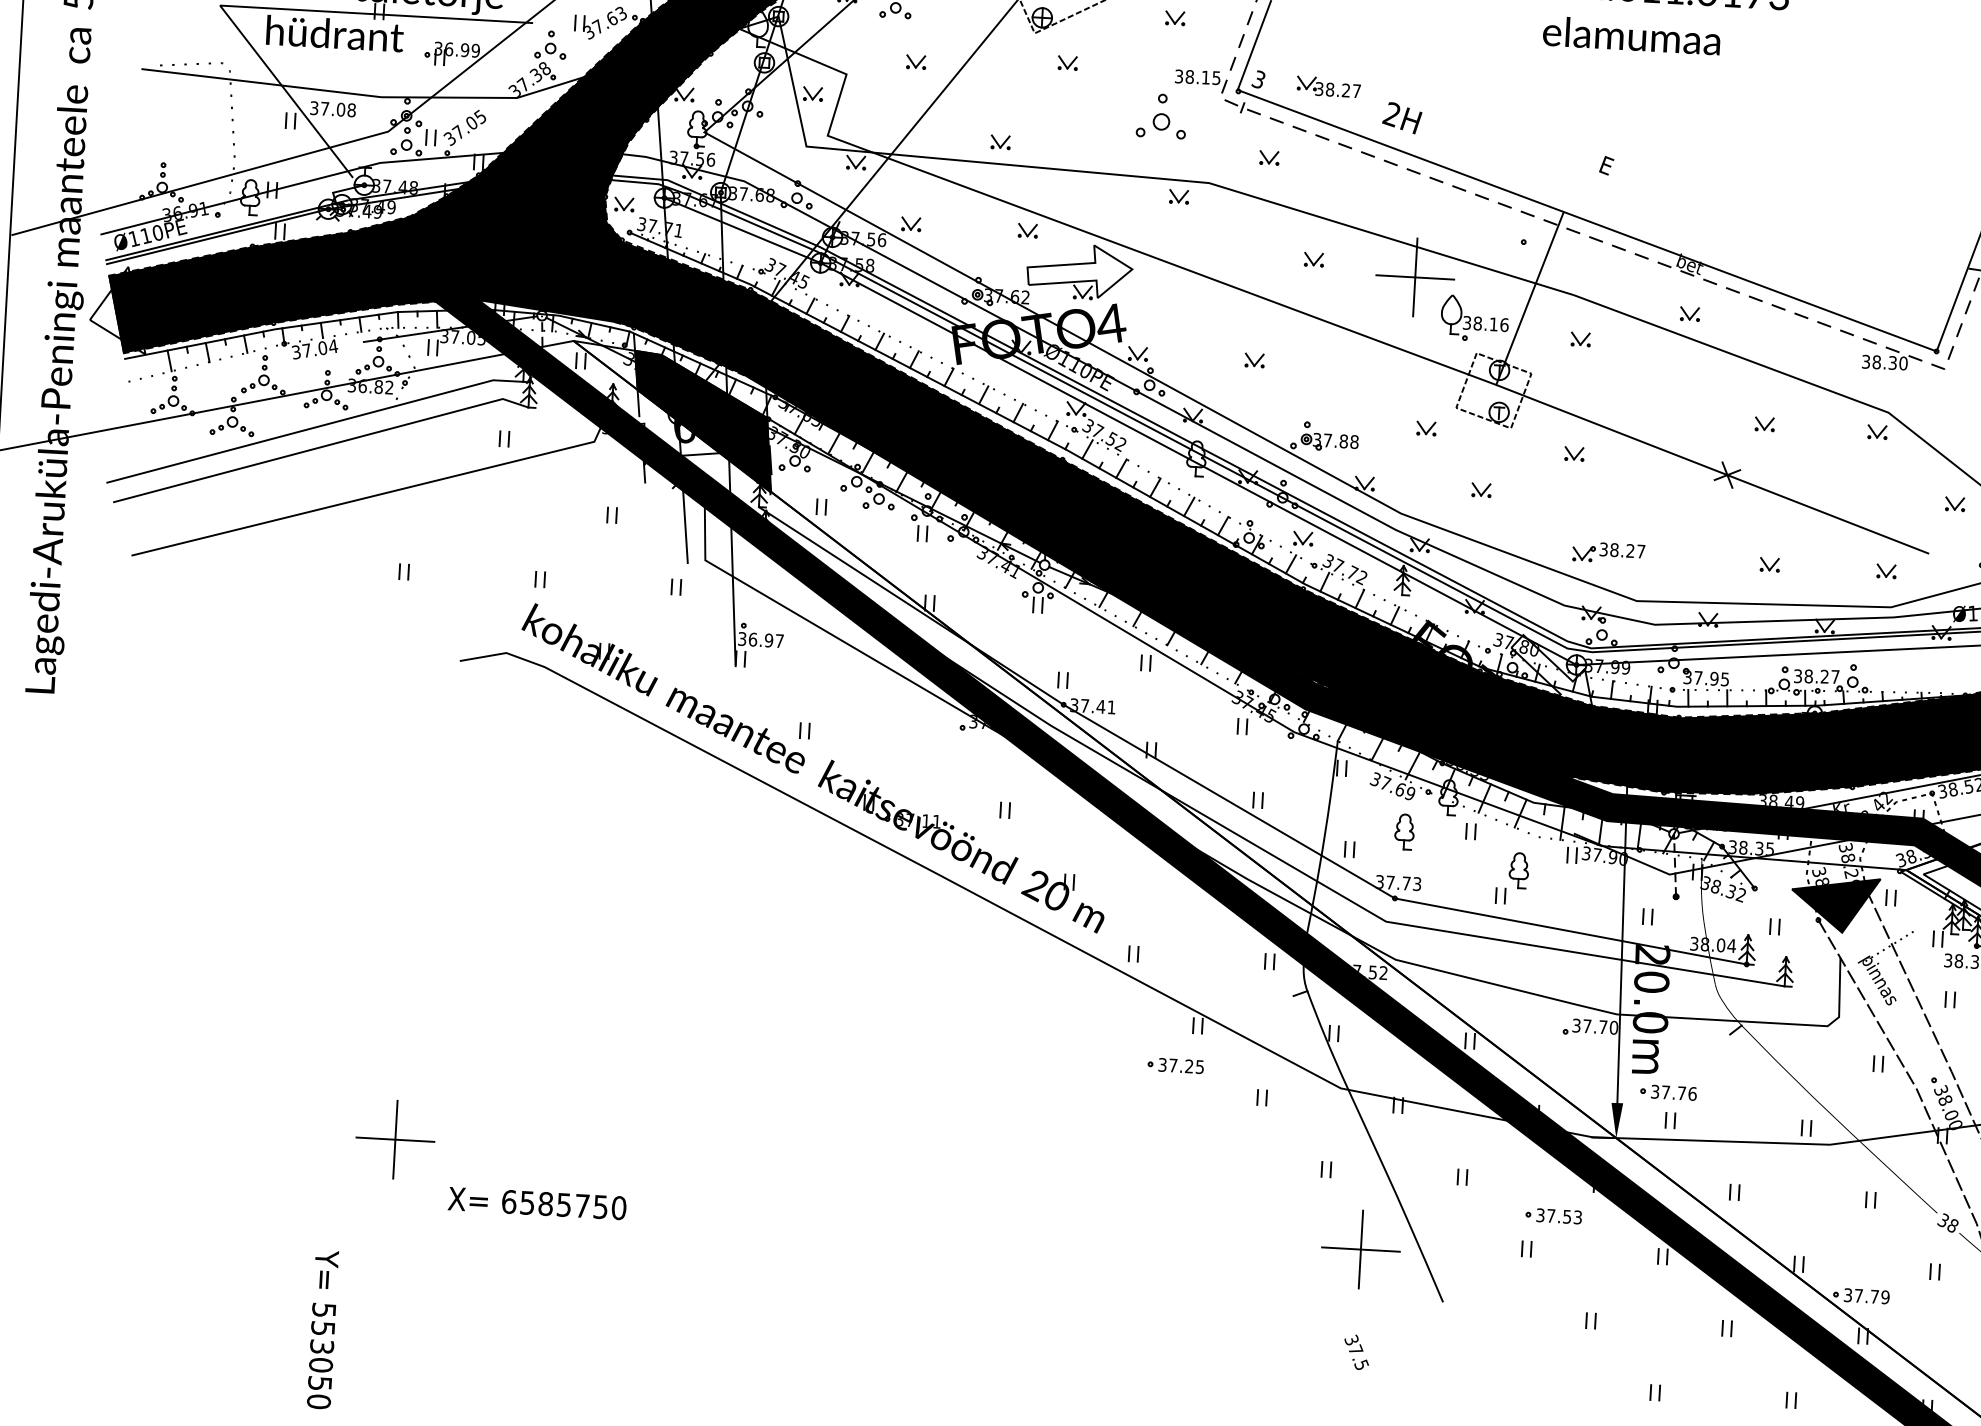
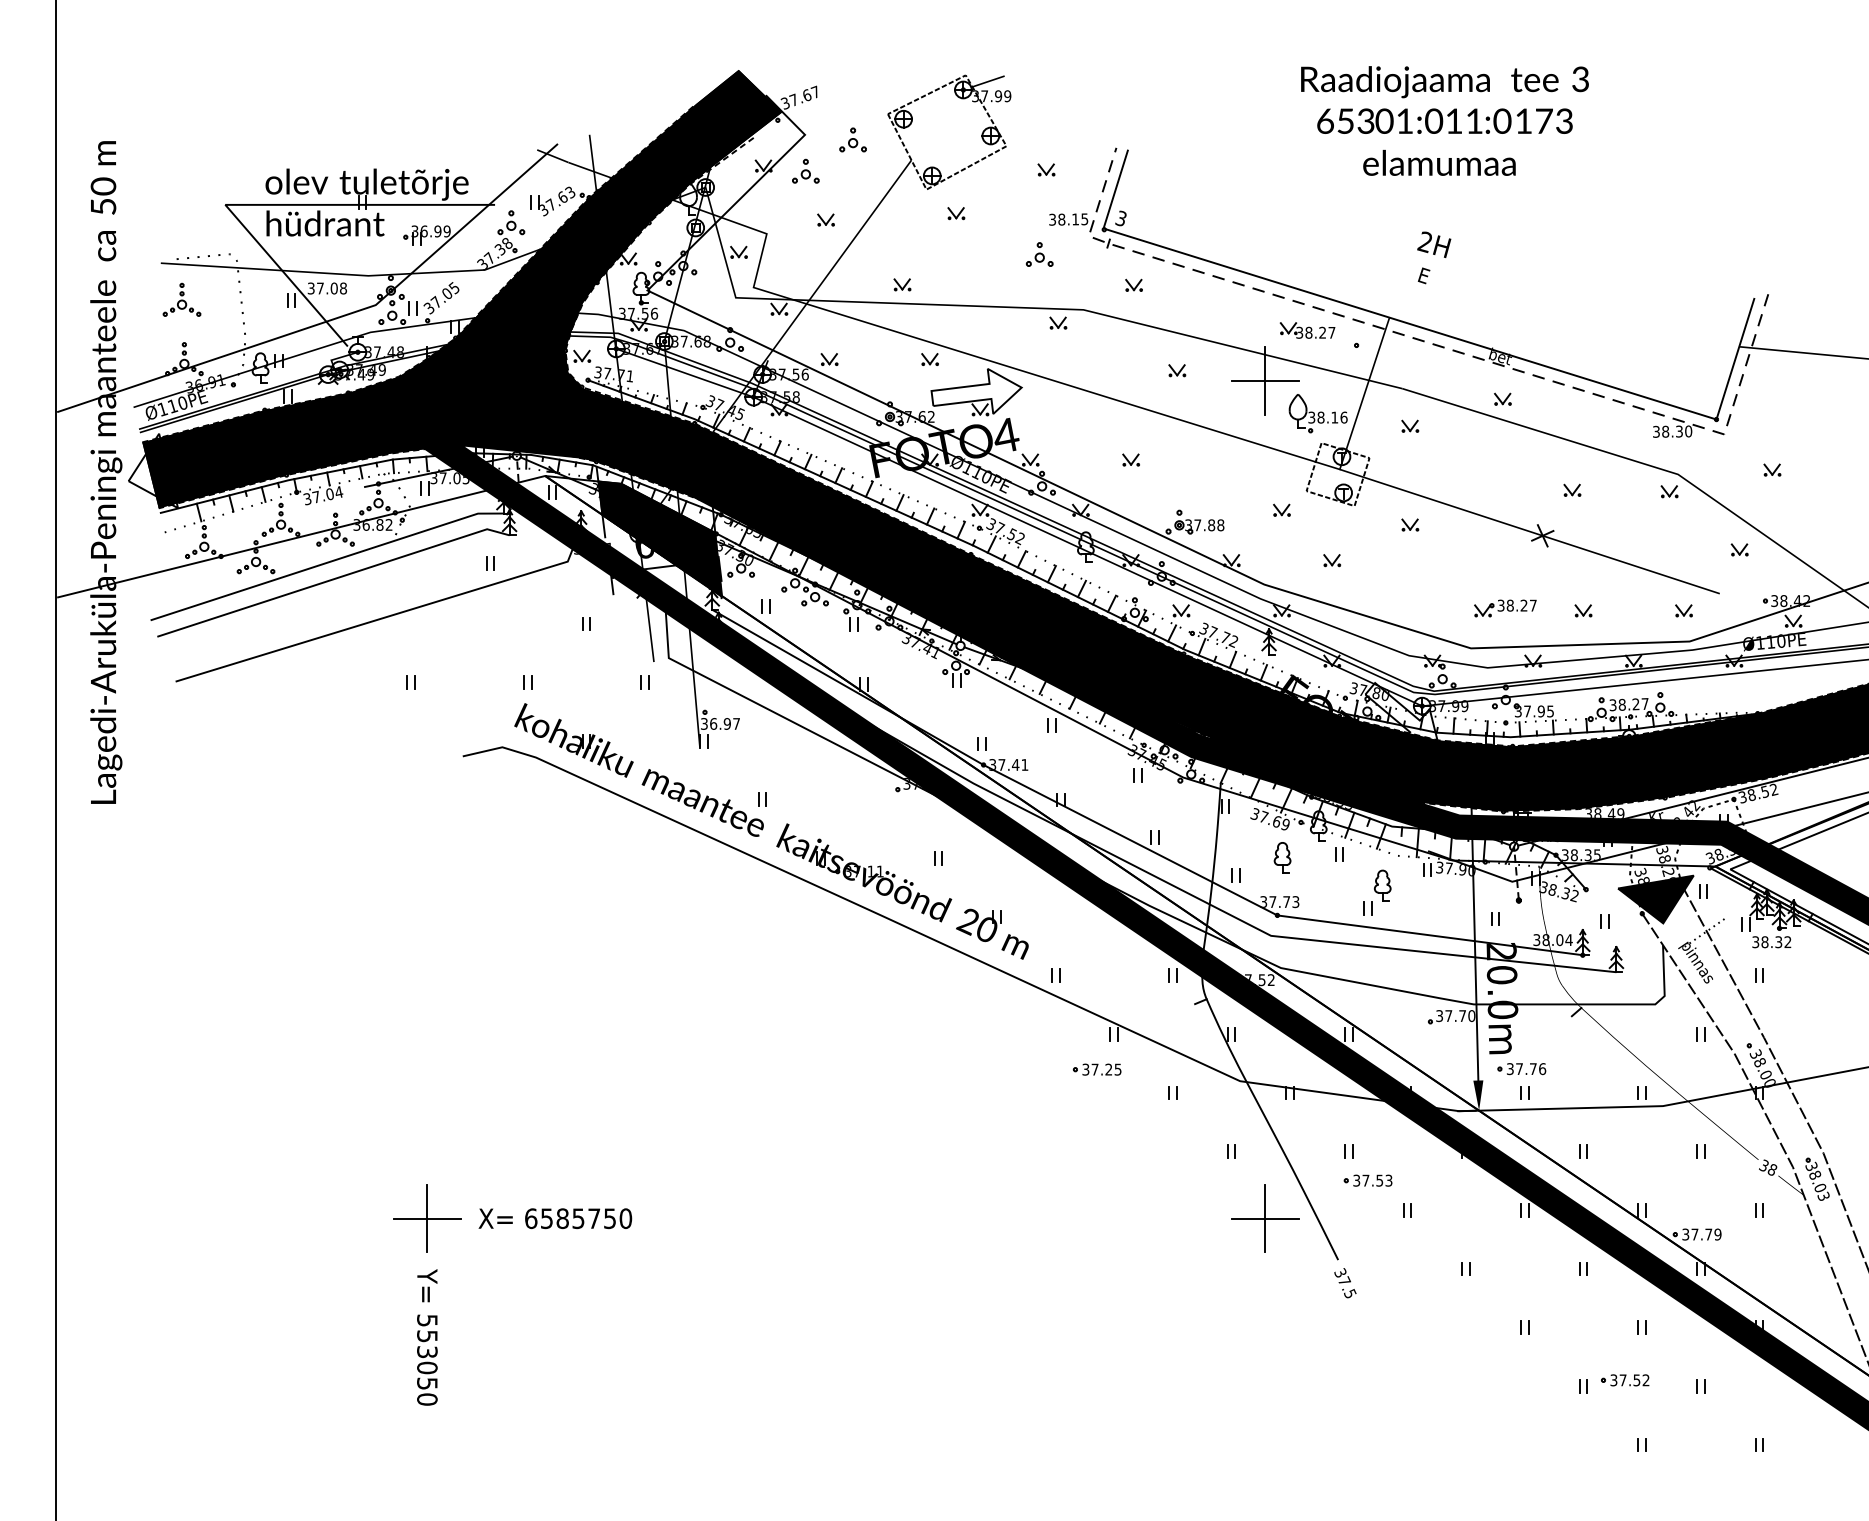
part: (1328, 86) -> (1307, 330), moved
part: (163, 112) -> (181, 299), added
part: (1161, 115) -> (1039, 254), size x0.62
text: (1402, 117) -> (1434, 244), moved
part: (1608, 553) -> (1505, 608), moved
part: (395, 1139) -> (427, 1218), moved
part: (1553, 1215) -> (1367, 1180), moved
text: (323, 1329) -> (427, 1337), moved
text: (1356, 1352) -> (1345, 1283), moved

